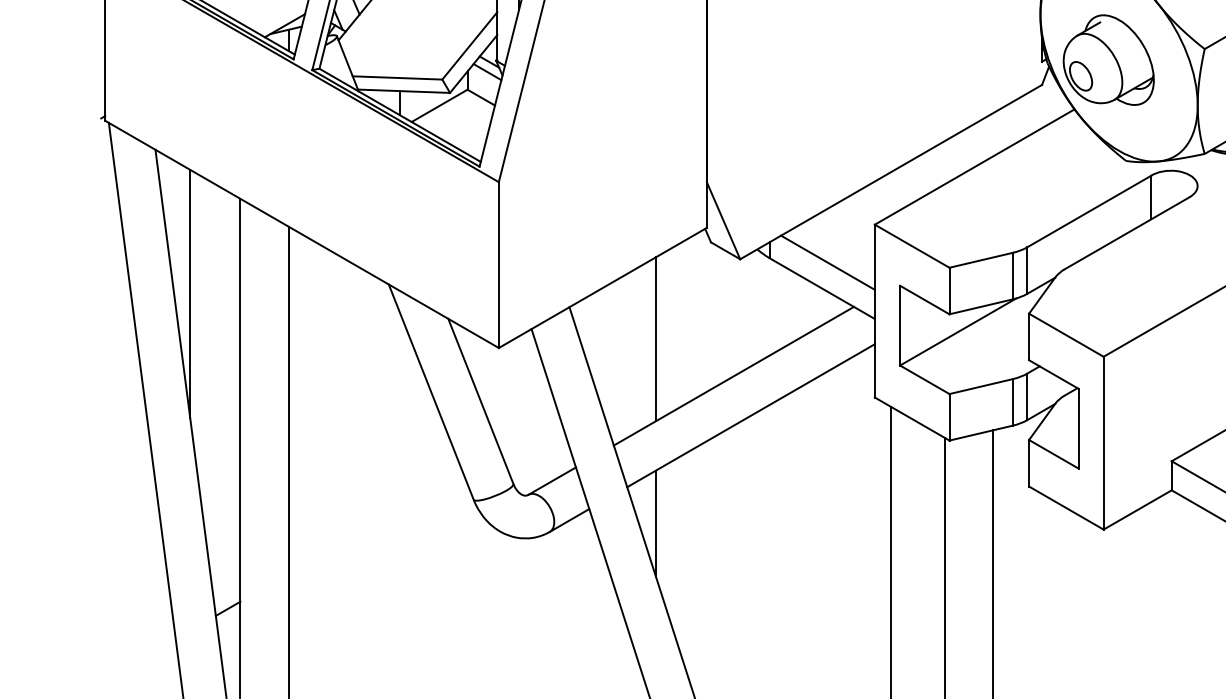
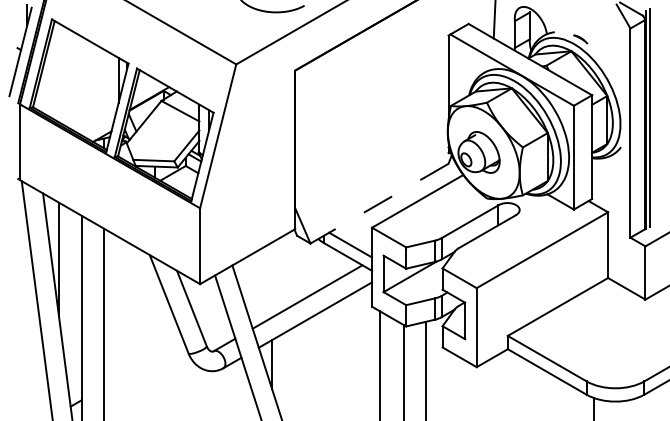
line: (891, 171) -> (379, 203), solid -> dashed
line: (654, 337) -> (271, 279), removed

